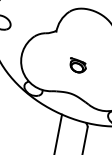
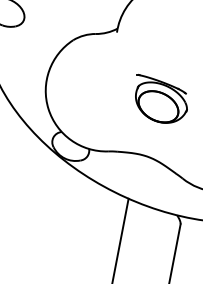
part: (77, 65) -> (159, 99), size x1.67

